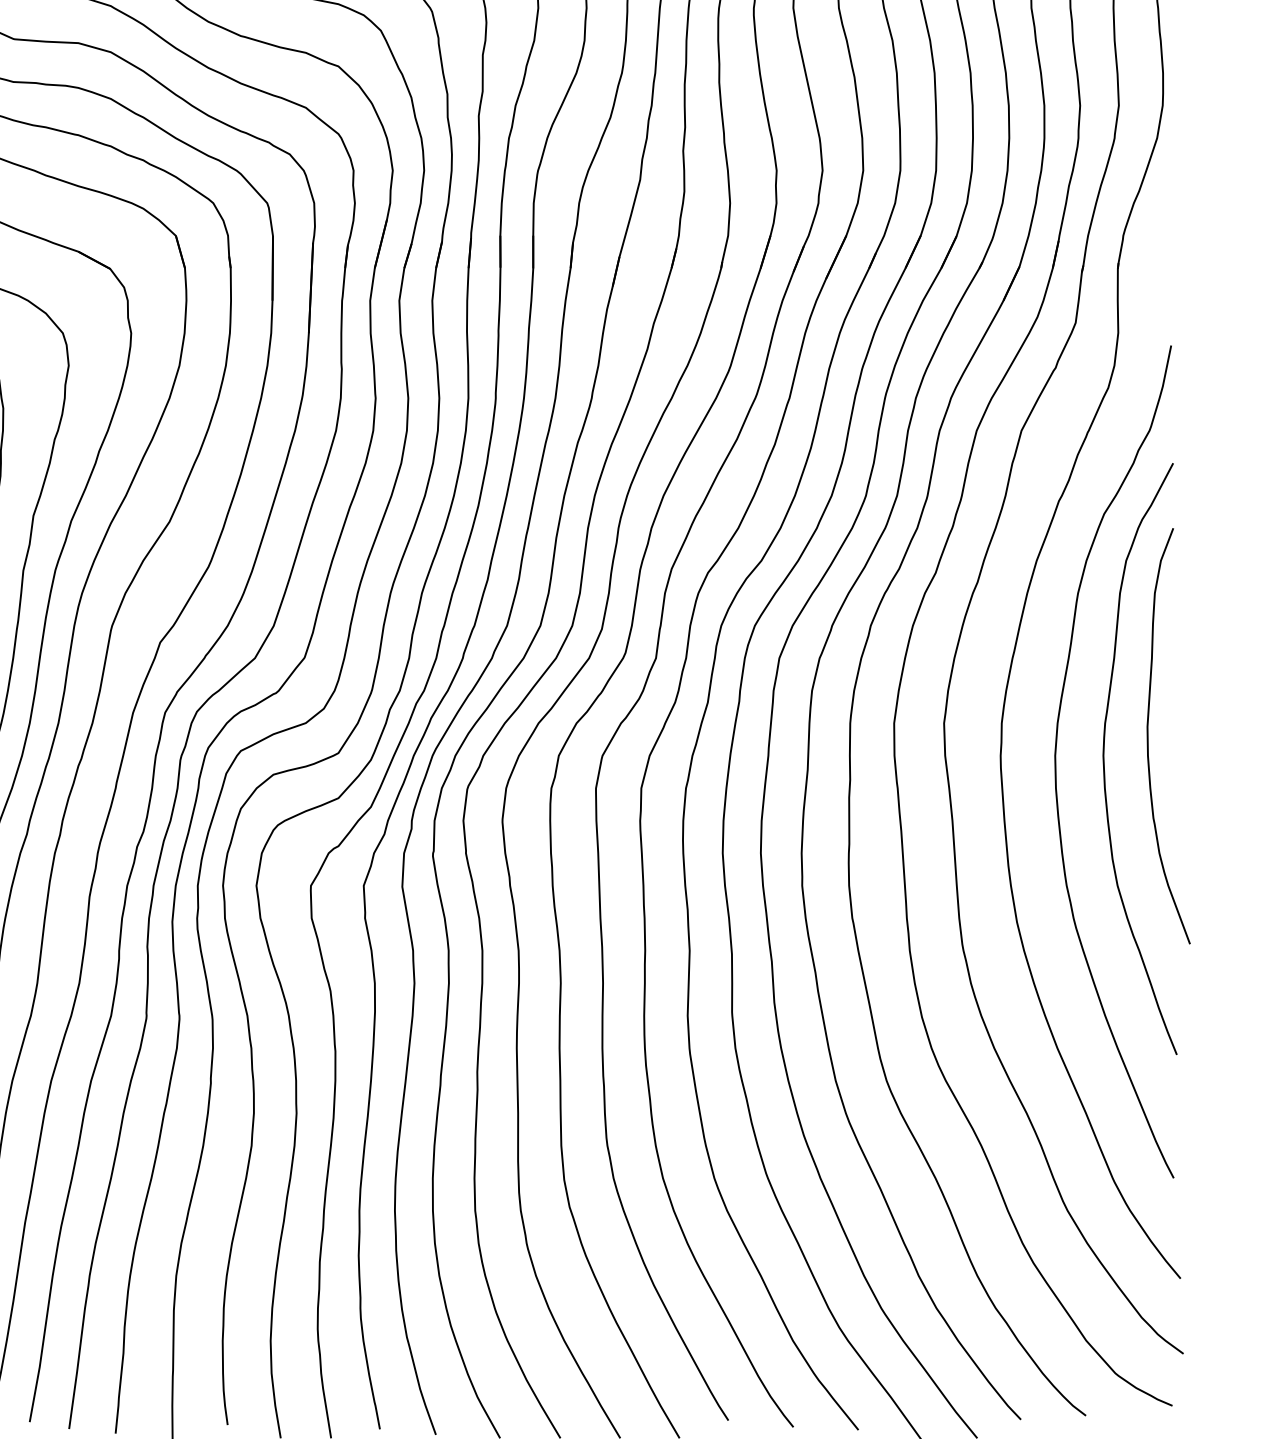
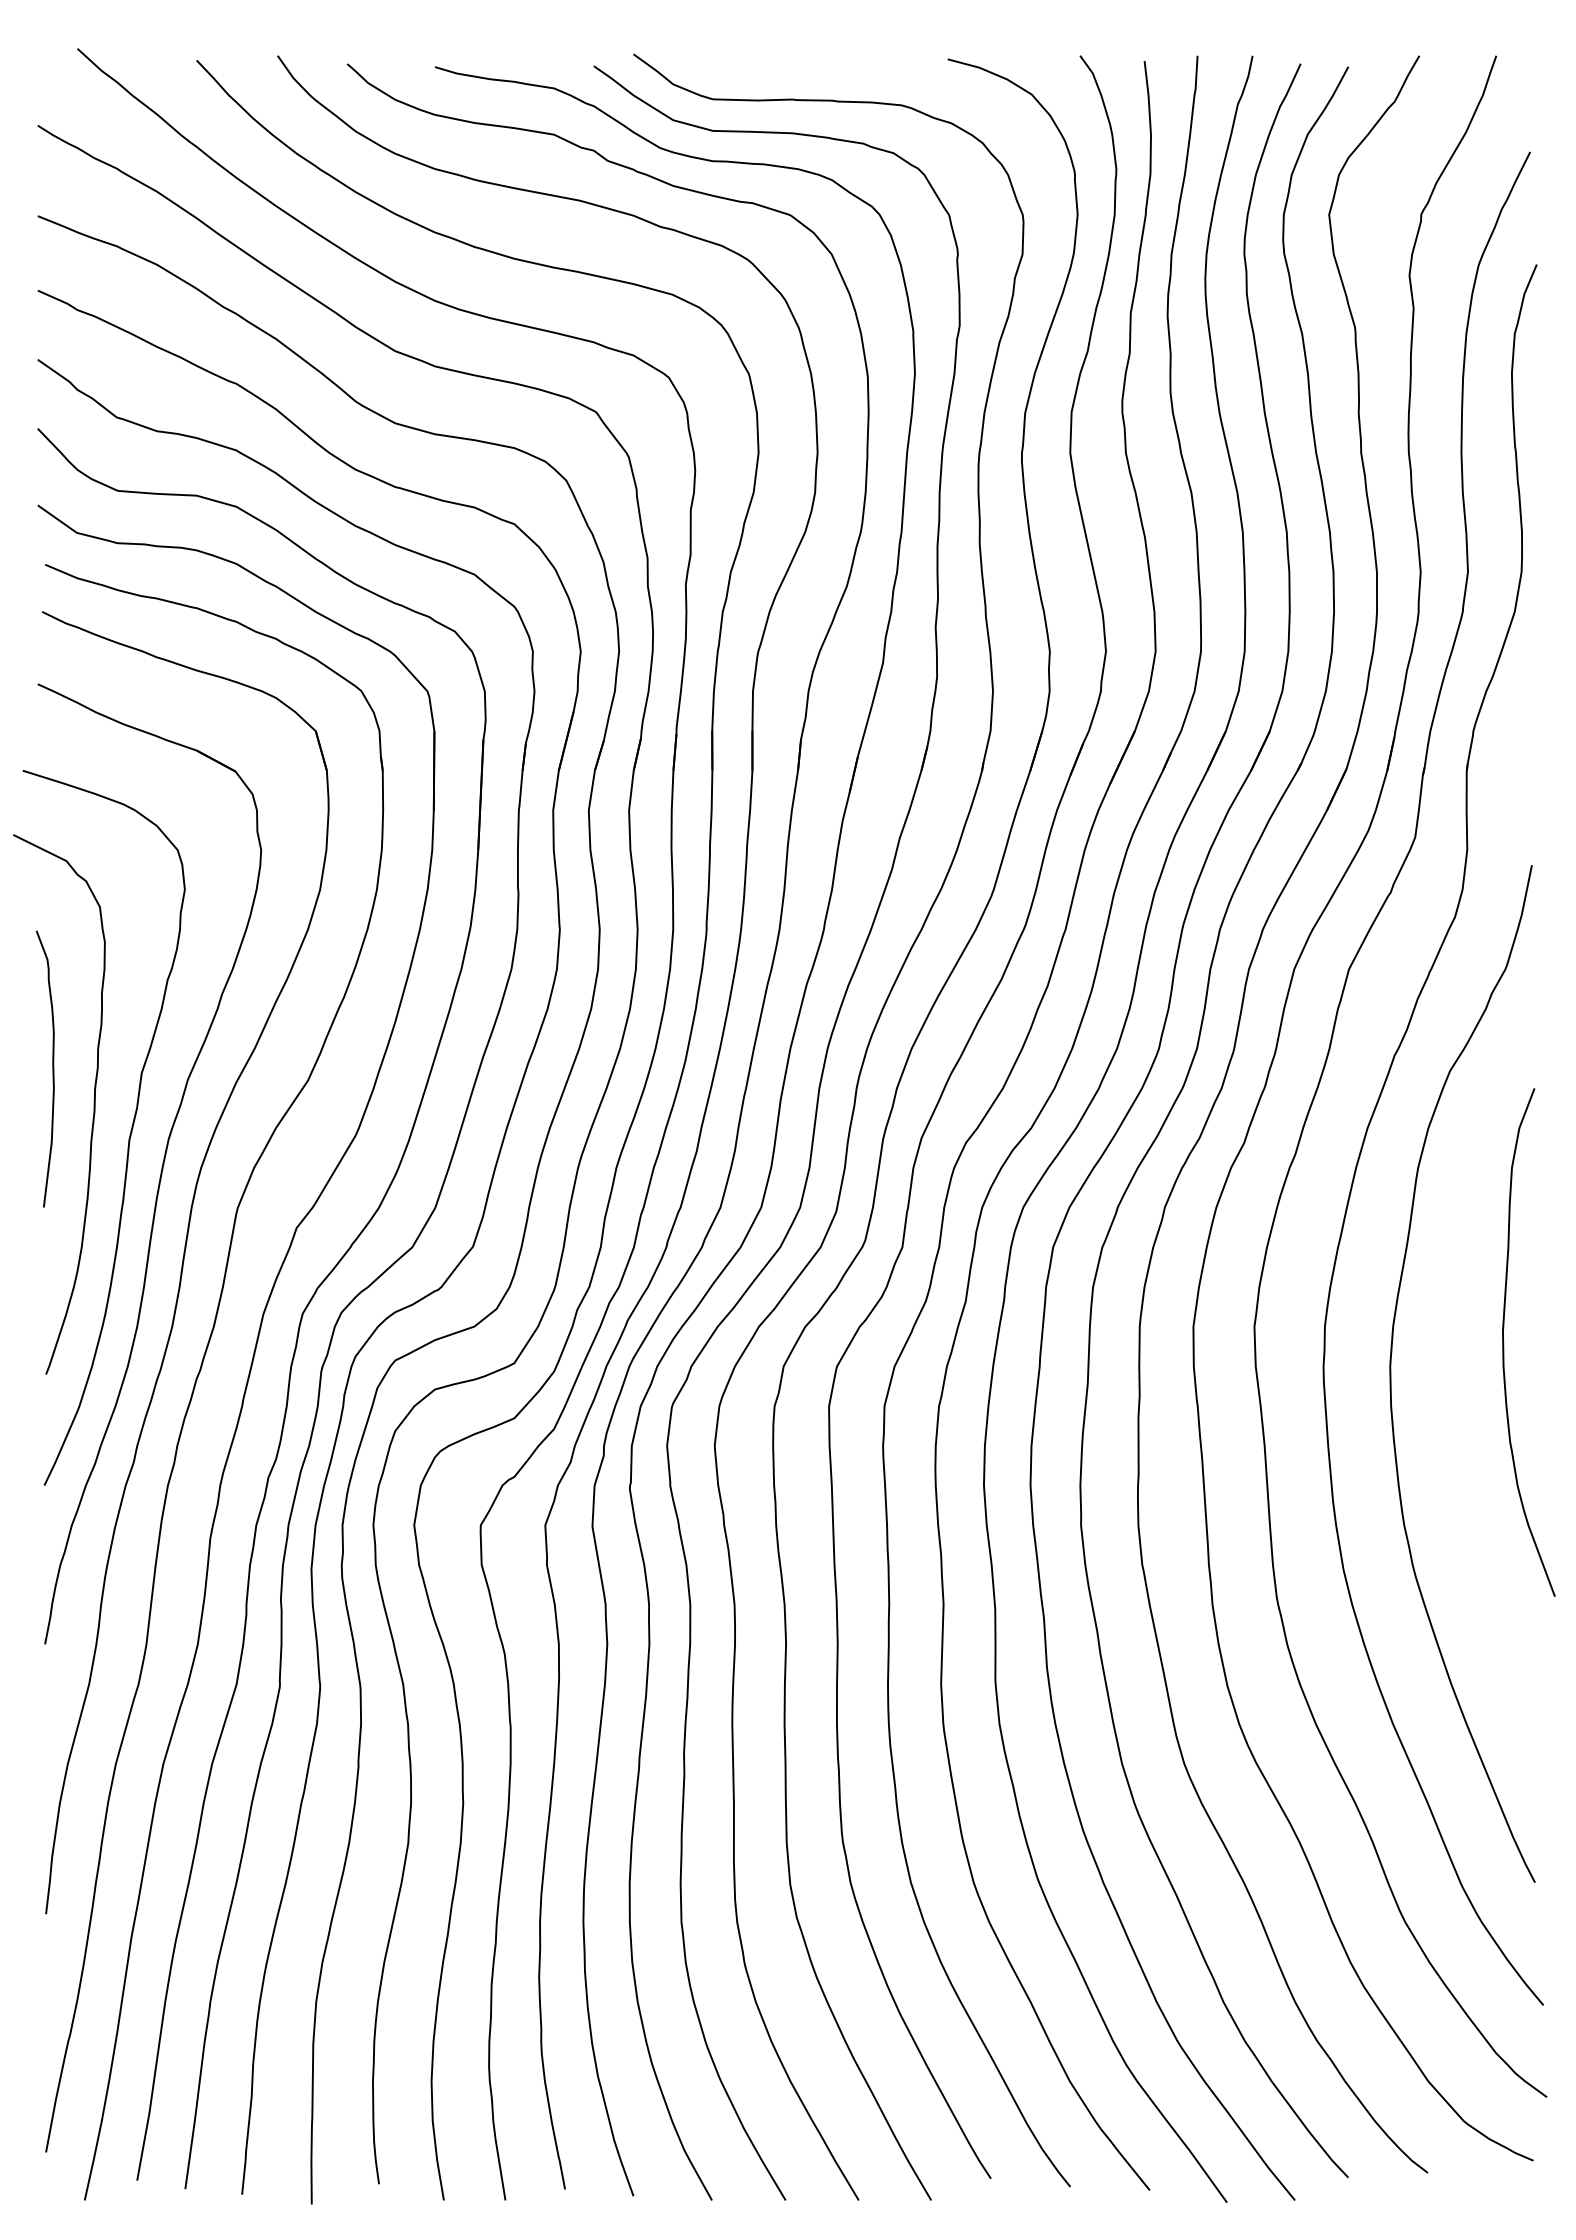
curve: (1104, 759) -> (1450, 1370), removed

